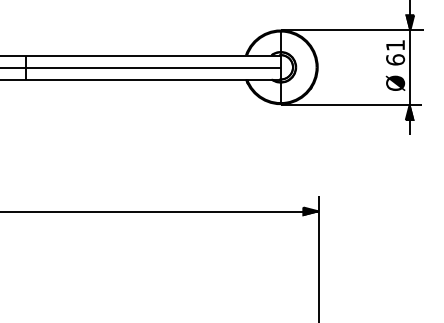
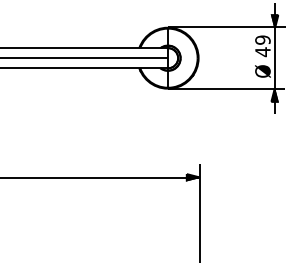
text: (395, 52) -> (262, 45), 61 -> 49

